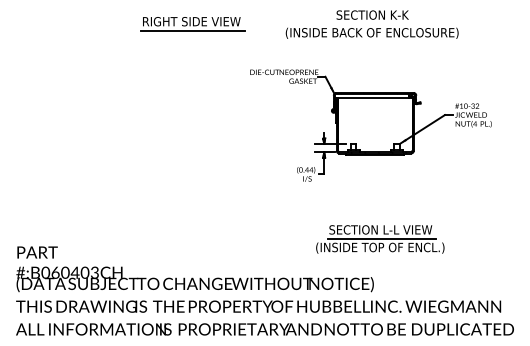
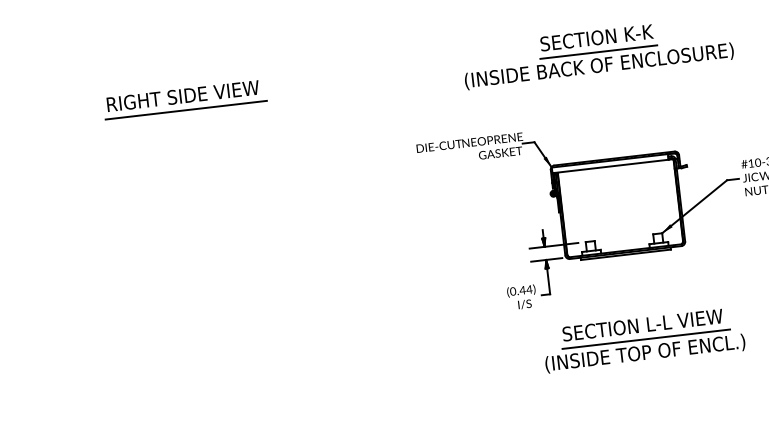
part: (192, 24) -> (184, 100), moved
line: (372, 24) -> (598, 52), added
part: (380, 239) -> (644, 340), moved

